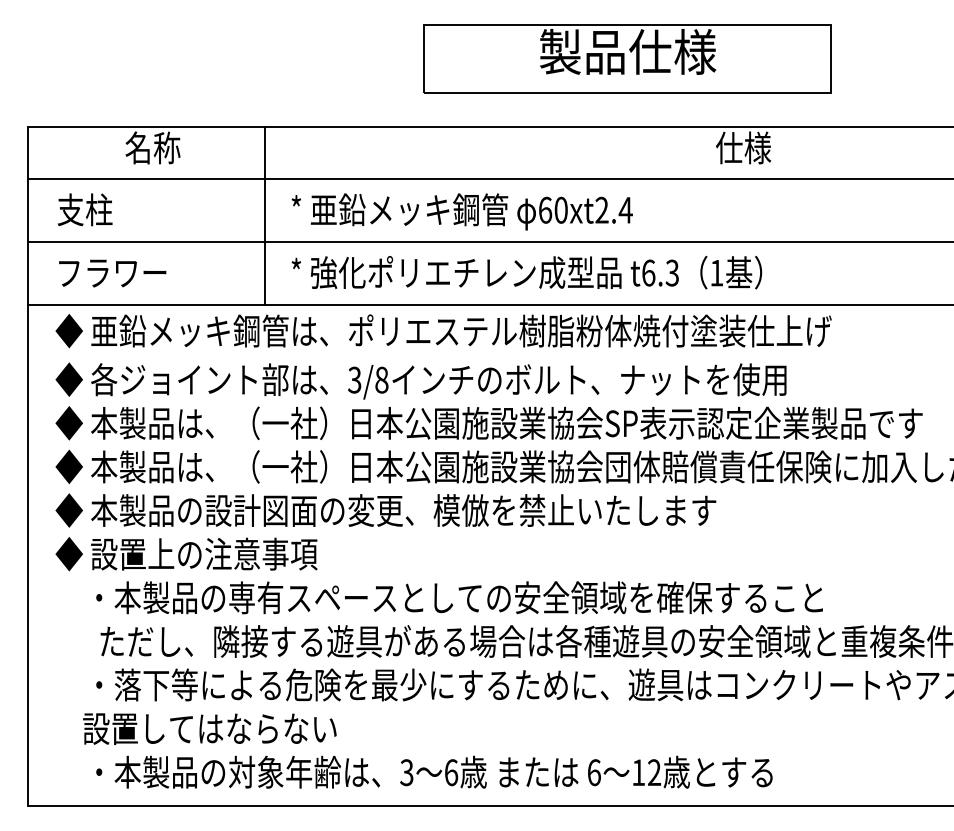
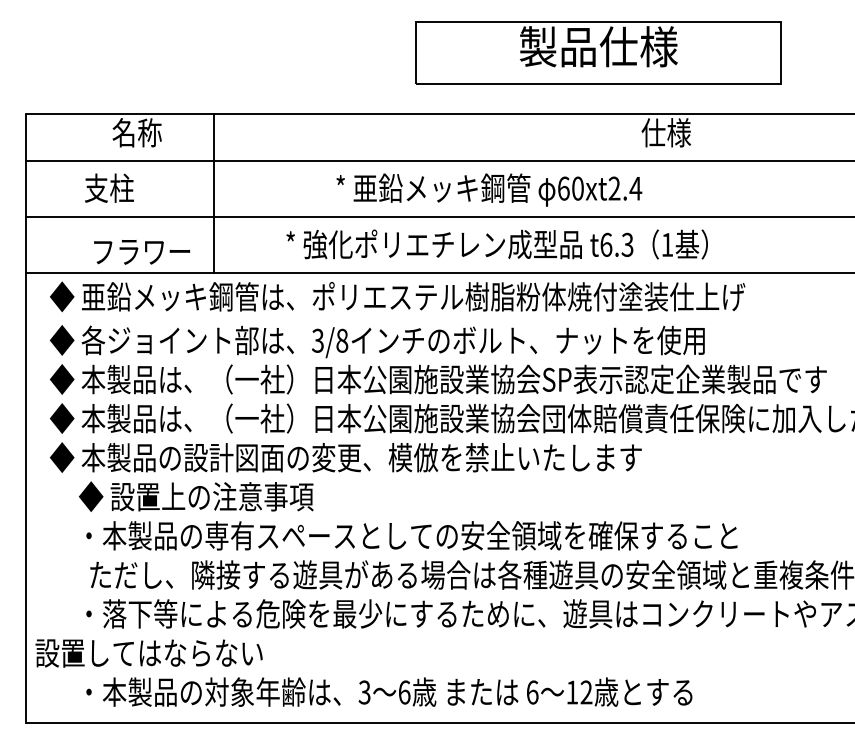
part: (627, 58) -> (598, 52), moved
text: (85, 209) -> (109, 187), moved
text: (462, 211) -> (489, 189), moved
line: (264, 215) -> (214, 193), moved
text: (526, 272) -> (496, 244), moved
text: (113, 273) -> (142, 252), moved
text: (186, 553) -> (196, 496), moved
text: (209, 729) -> (148, 653), moved

